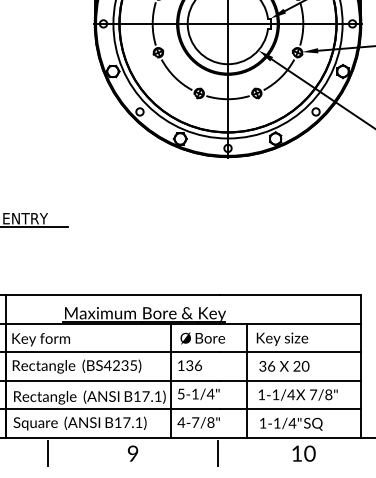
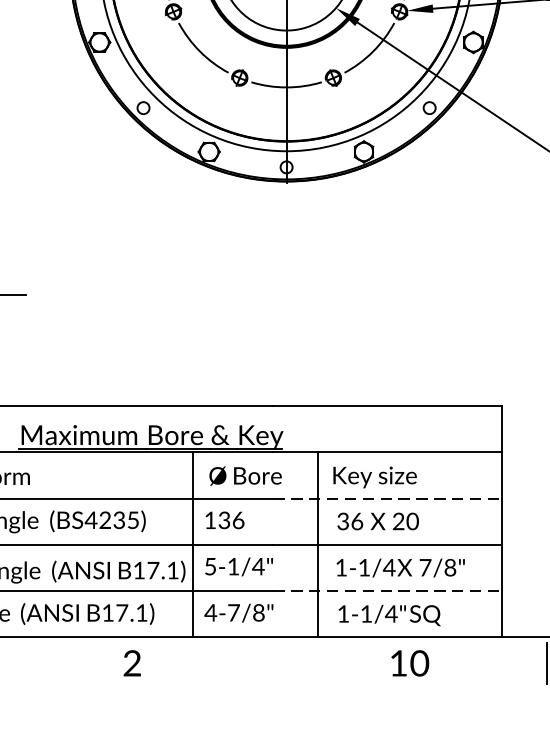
line: (290, 352) -> (388, 498), solid -> dashed
line: (290, 409) -> (388, 591), solid -> dashed
text: (132, 453) -> (131, 663), 9 -> 2
line: (218, 453) -> (271, 663), removed

